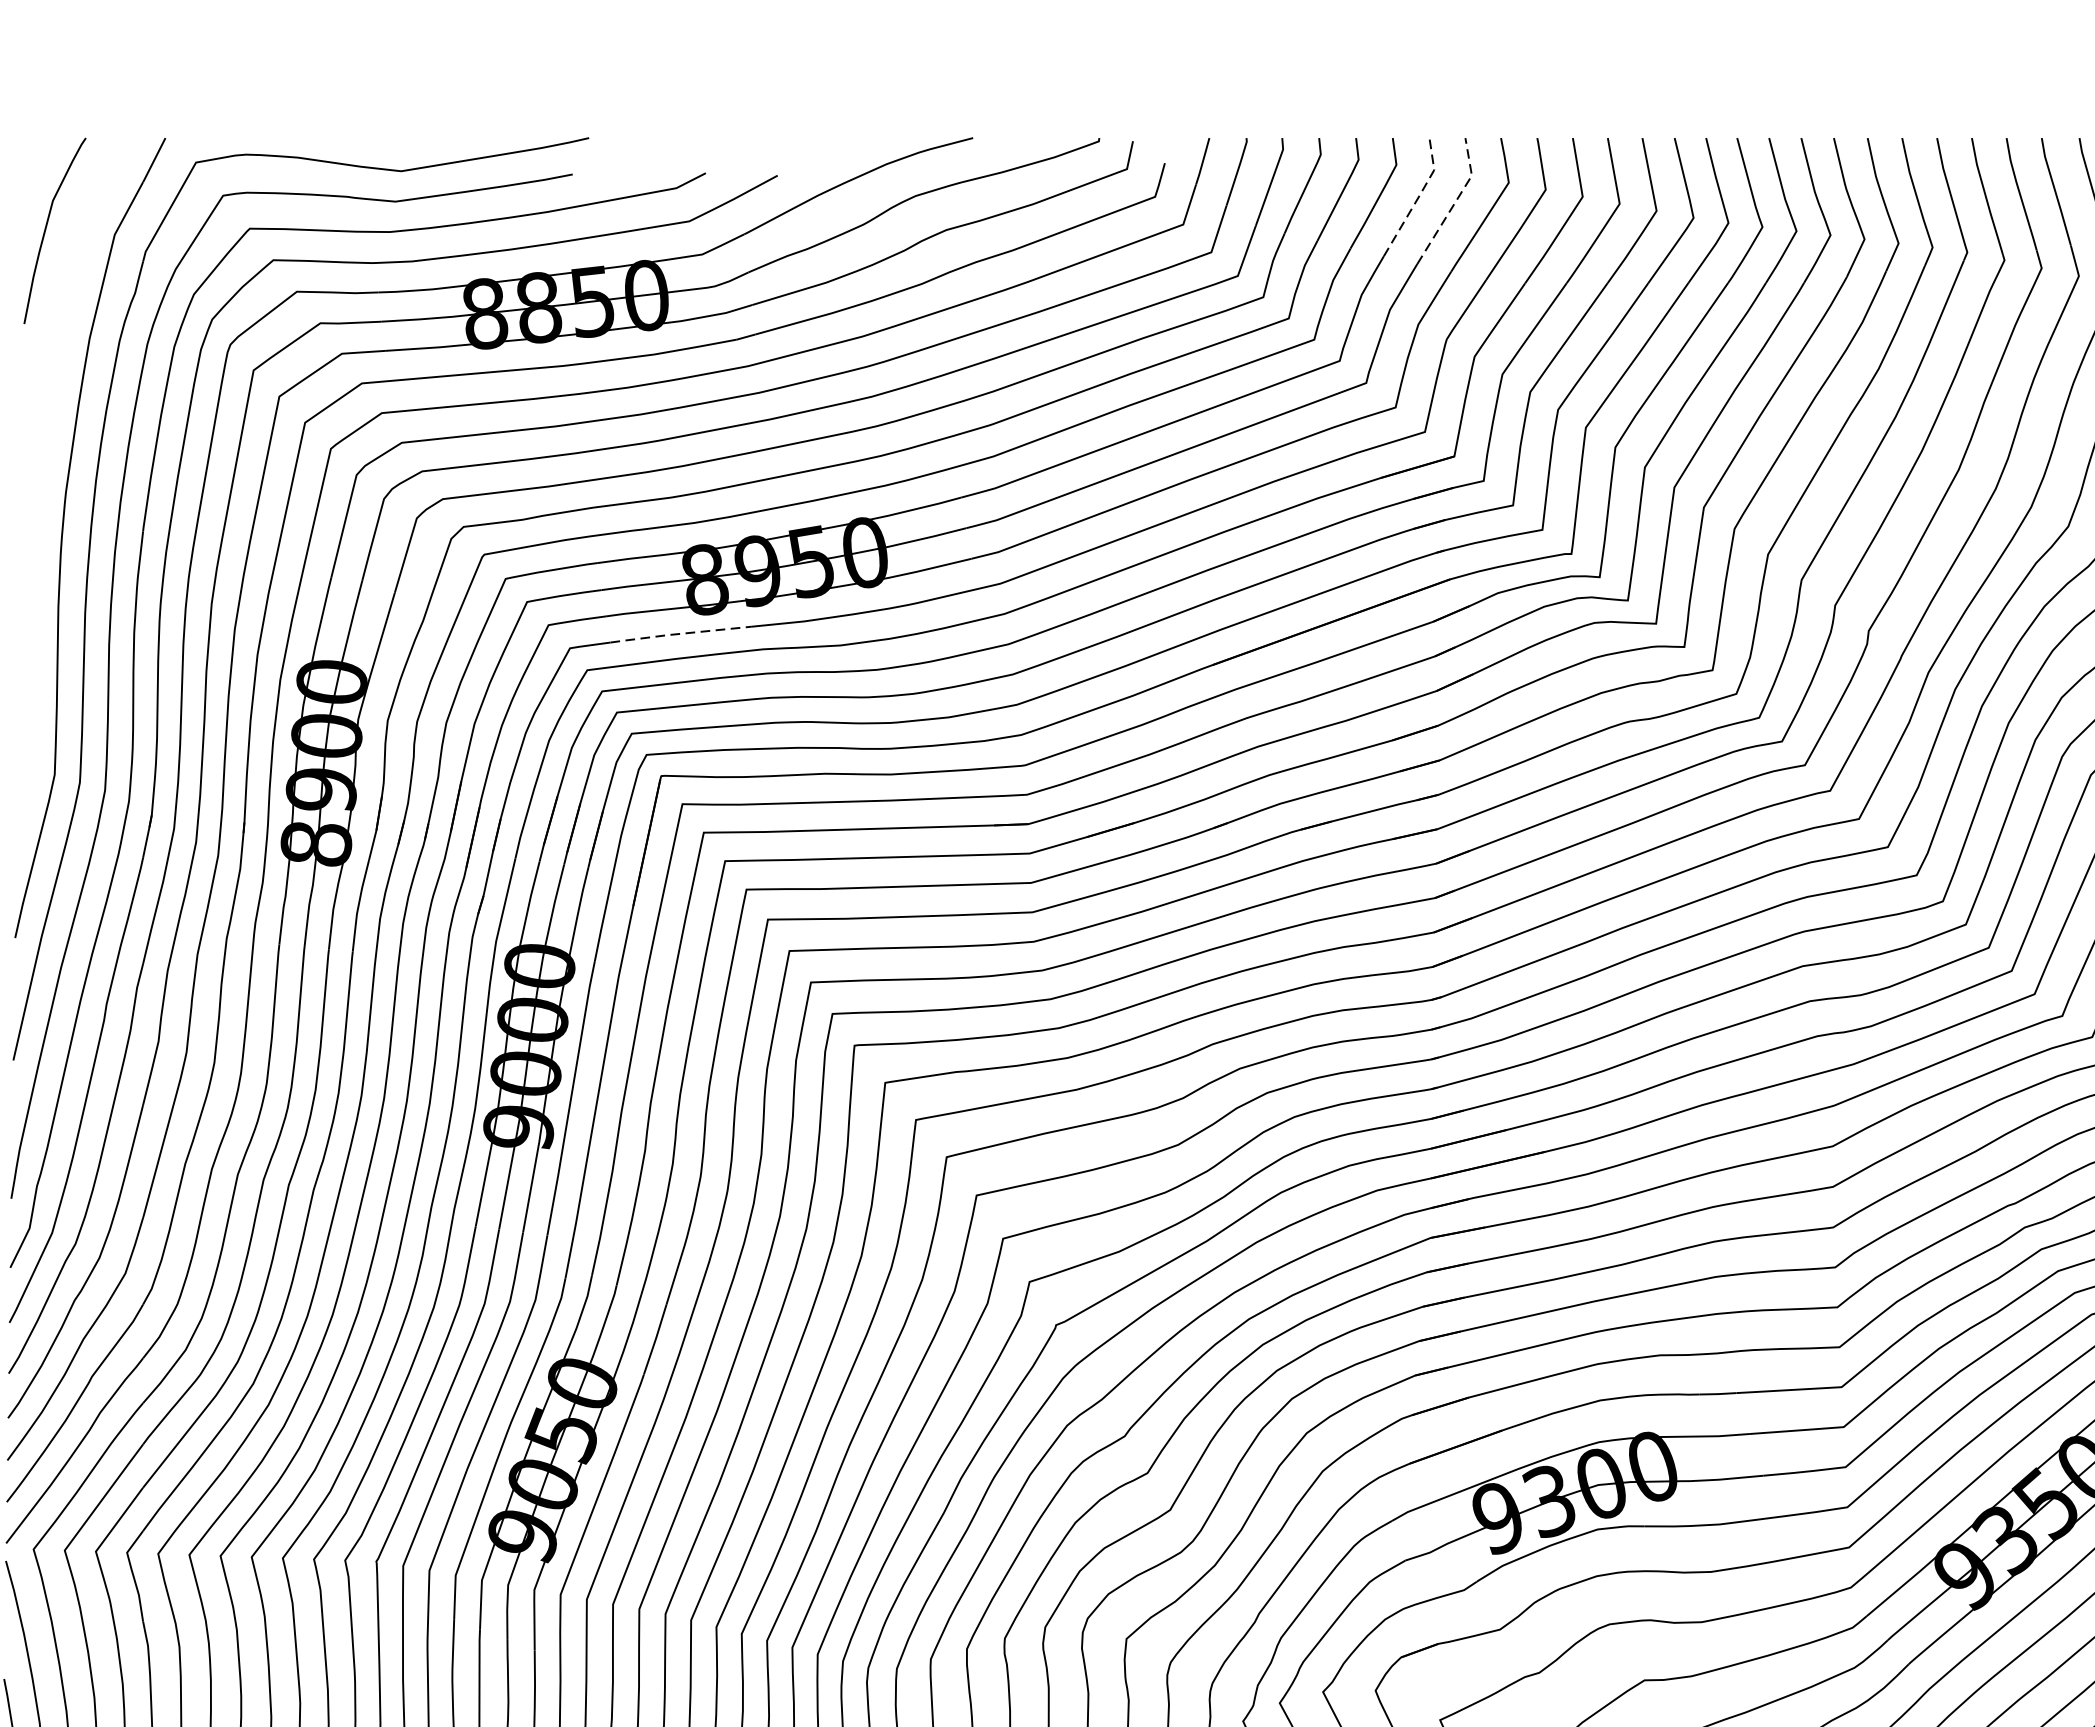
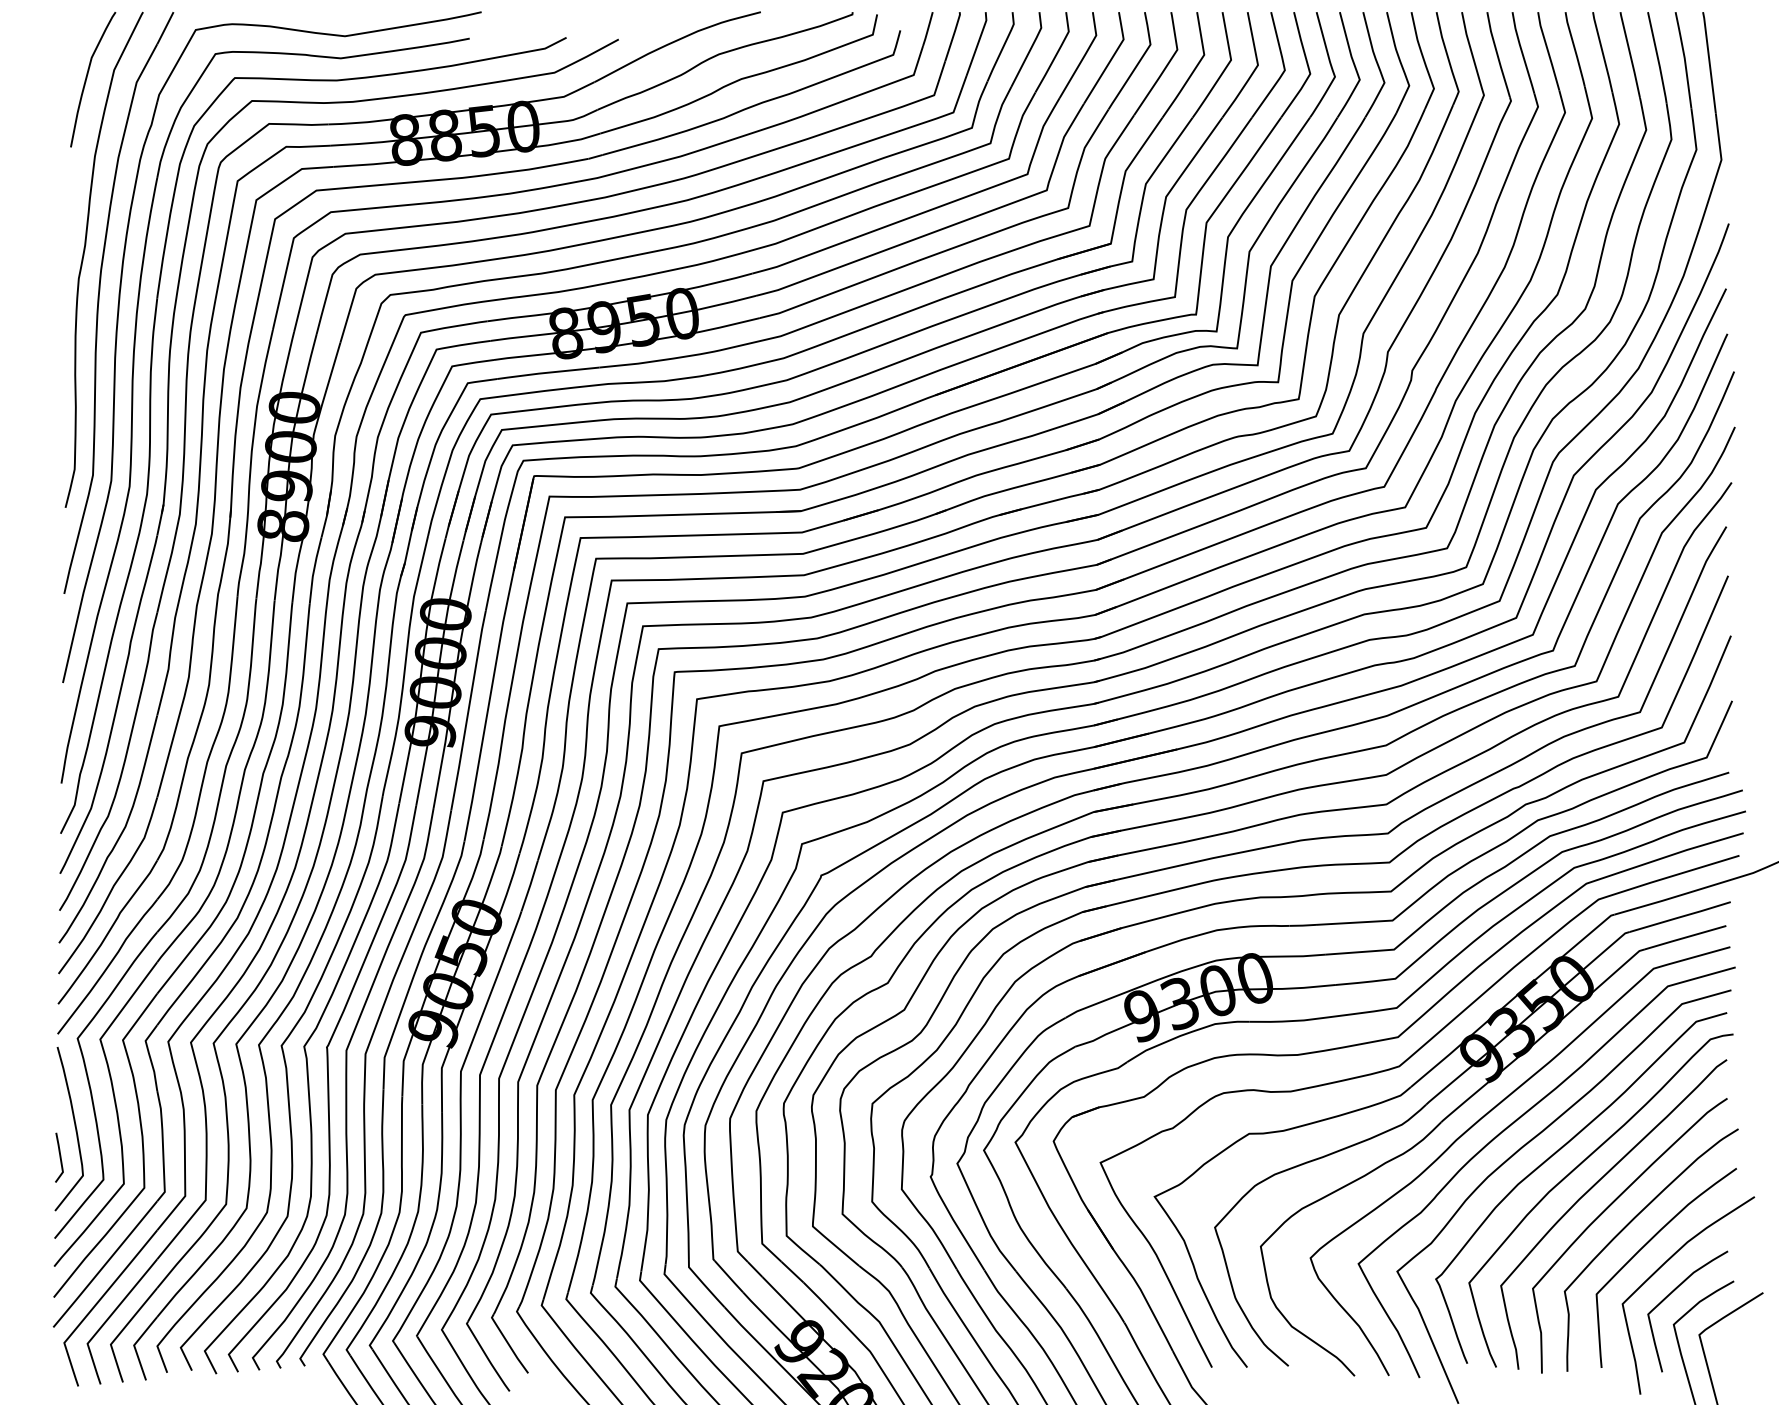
line: (1418, 197) -> (1084, 55), dashed -> solid
line: (1456, 201) -> (1112, 58), dashed -> solid
curve: (43, 474) -> (84, 256), added
line: (678, 633) -> (546, 372), dashed -> solid

